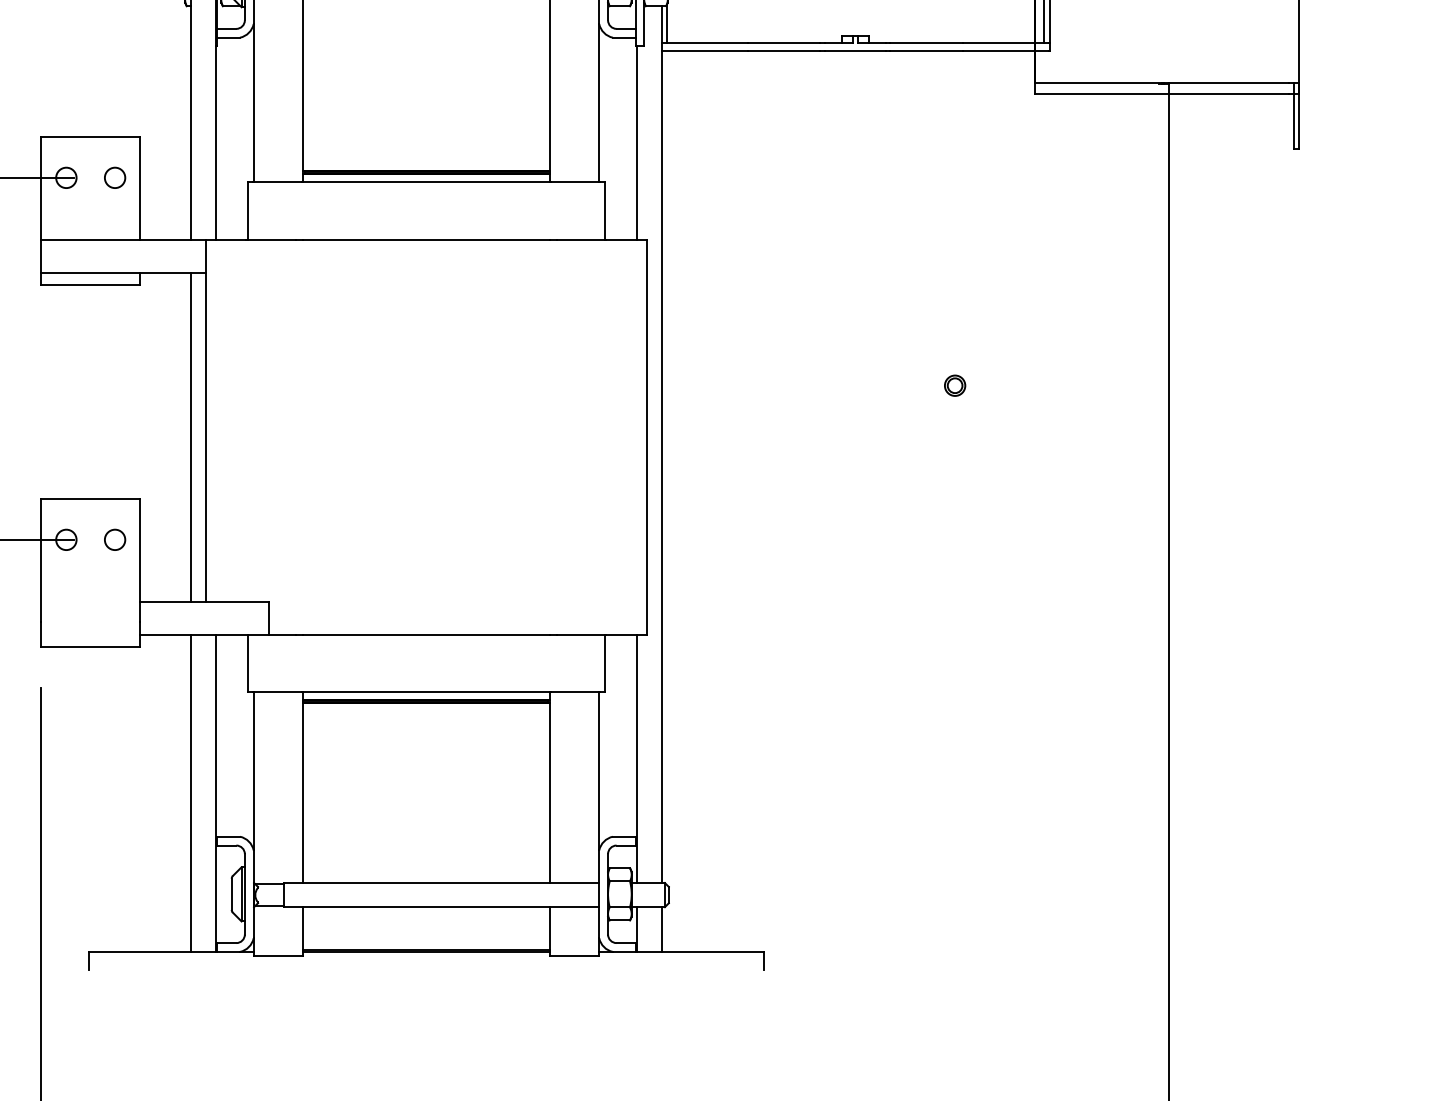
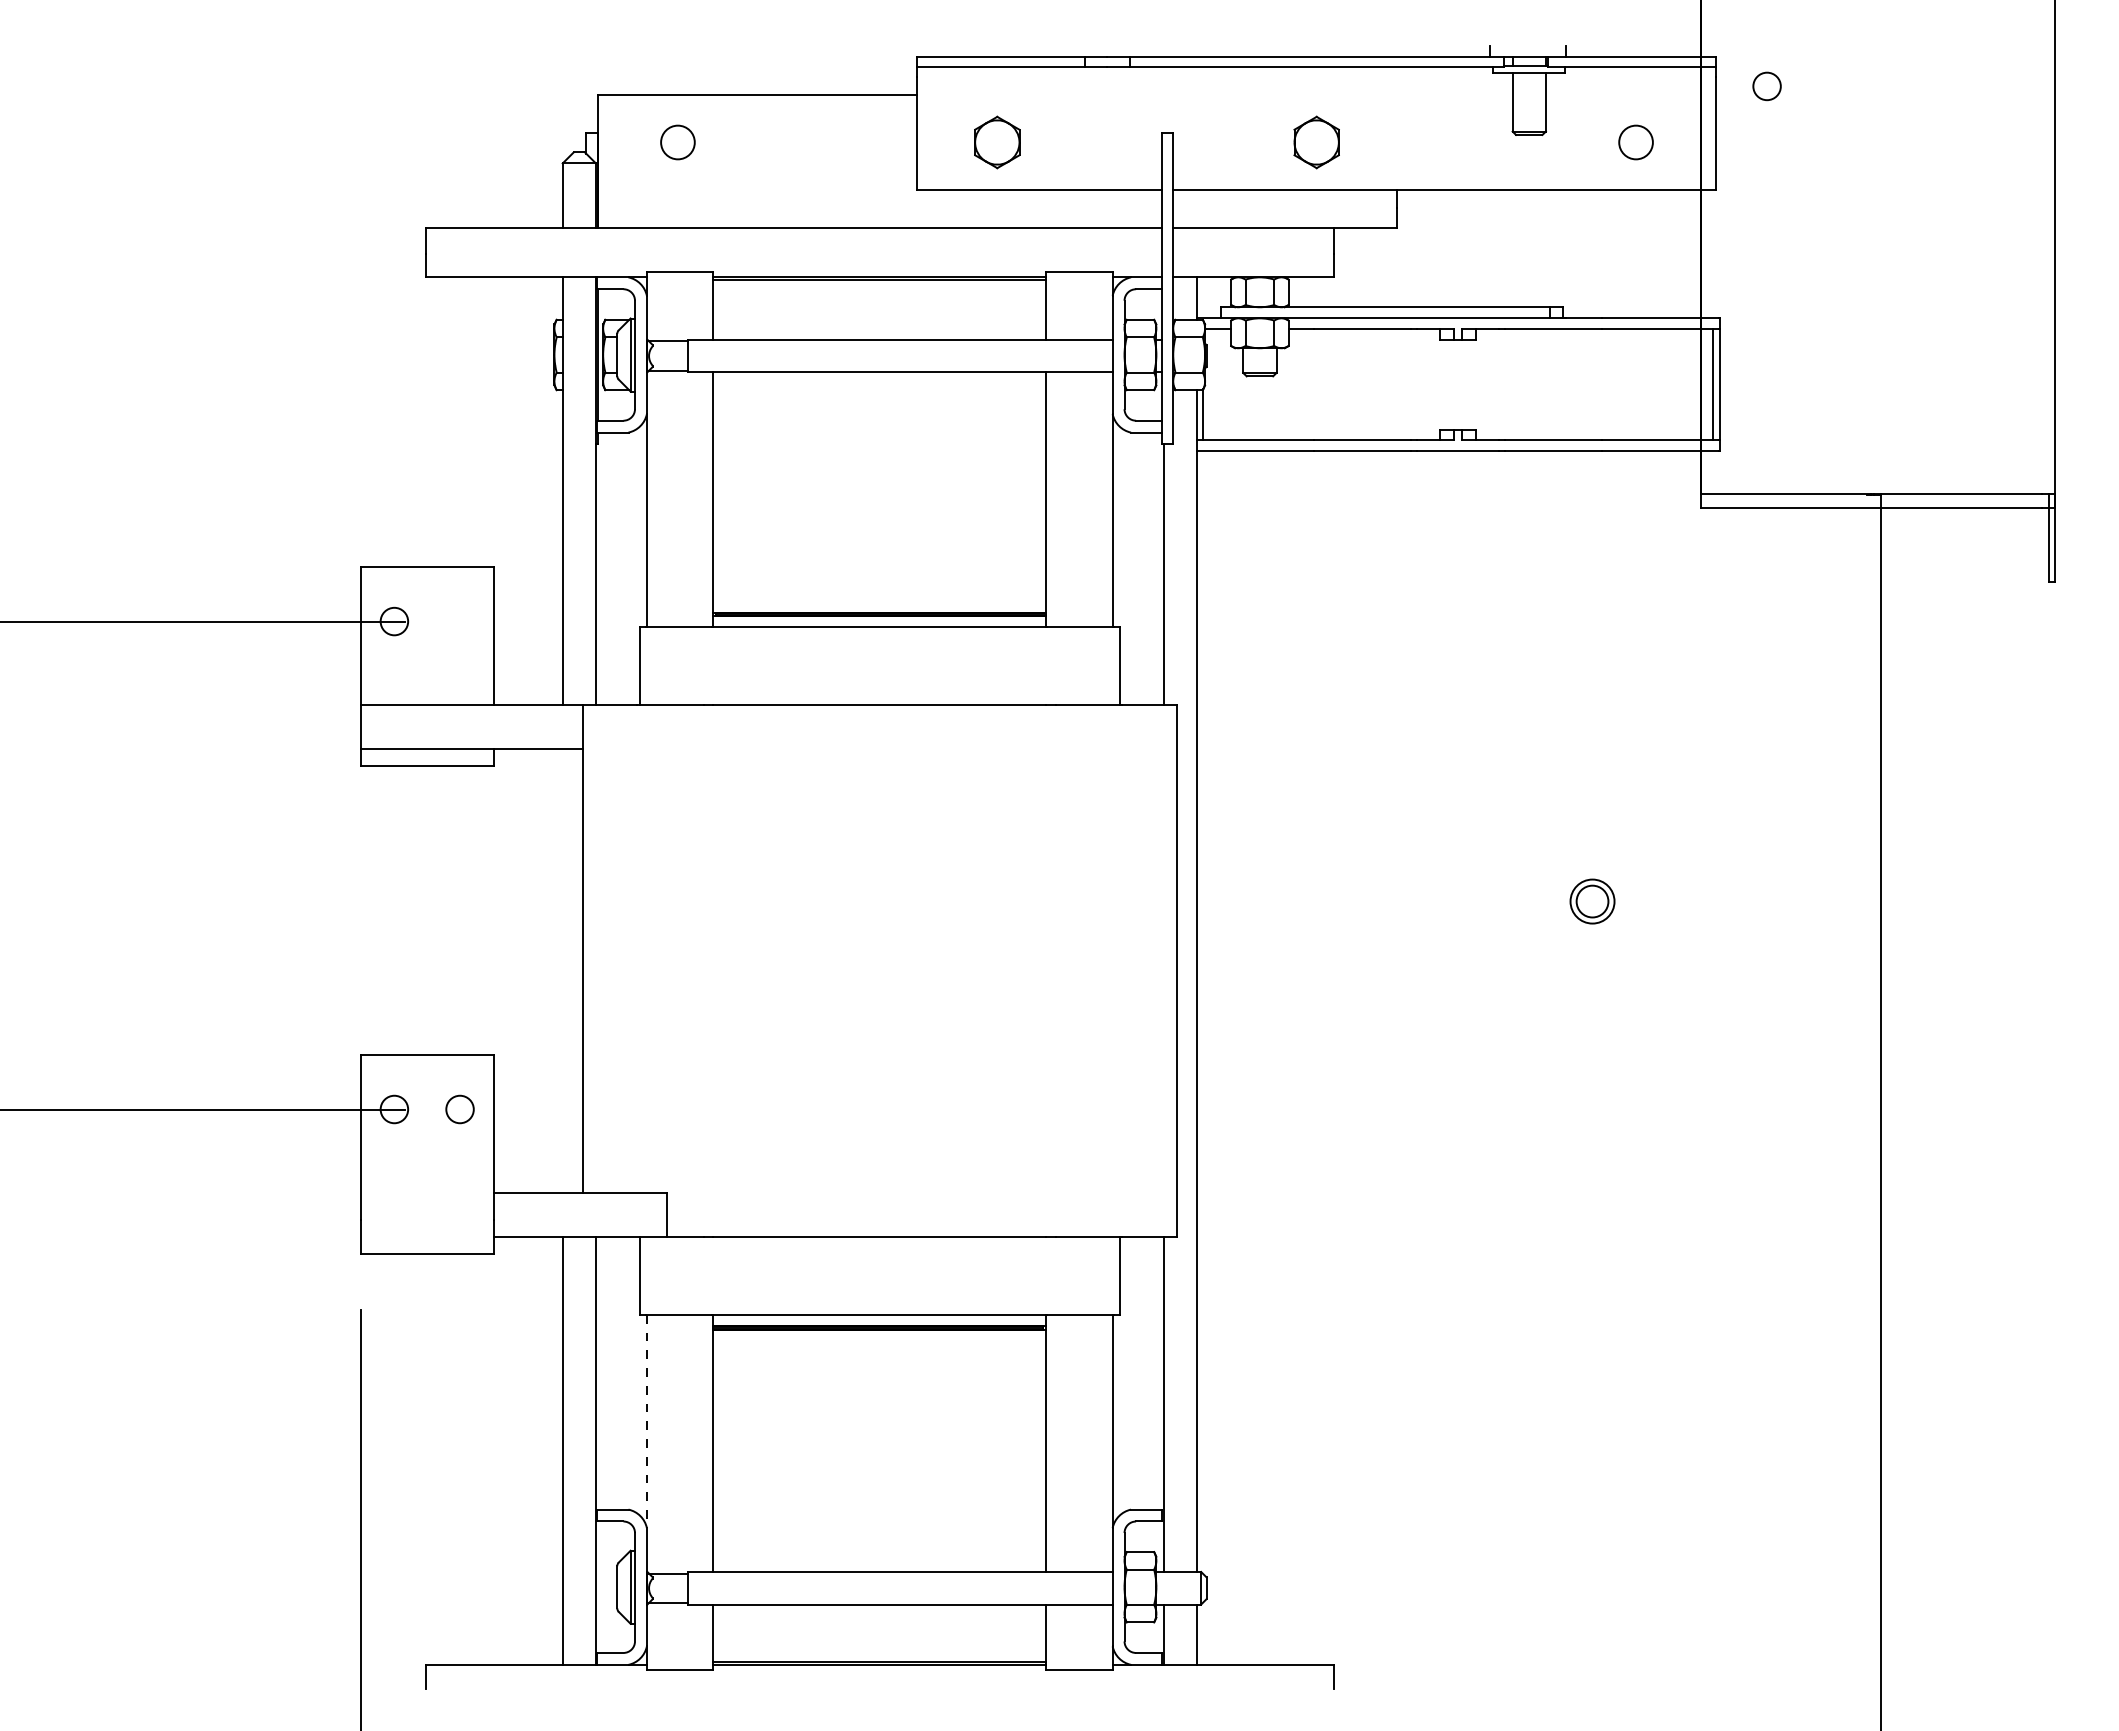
circle: (114, 177) -> (459, 621), removed
part: (954, 385) -> (1591, 901), size x1.6
line: (191, 436) -> (562, 970), removed
line: (253, 771) -> (646, 1421), solid -> dashed

